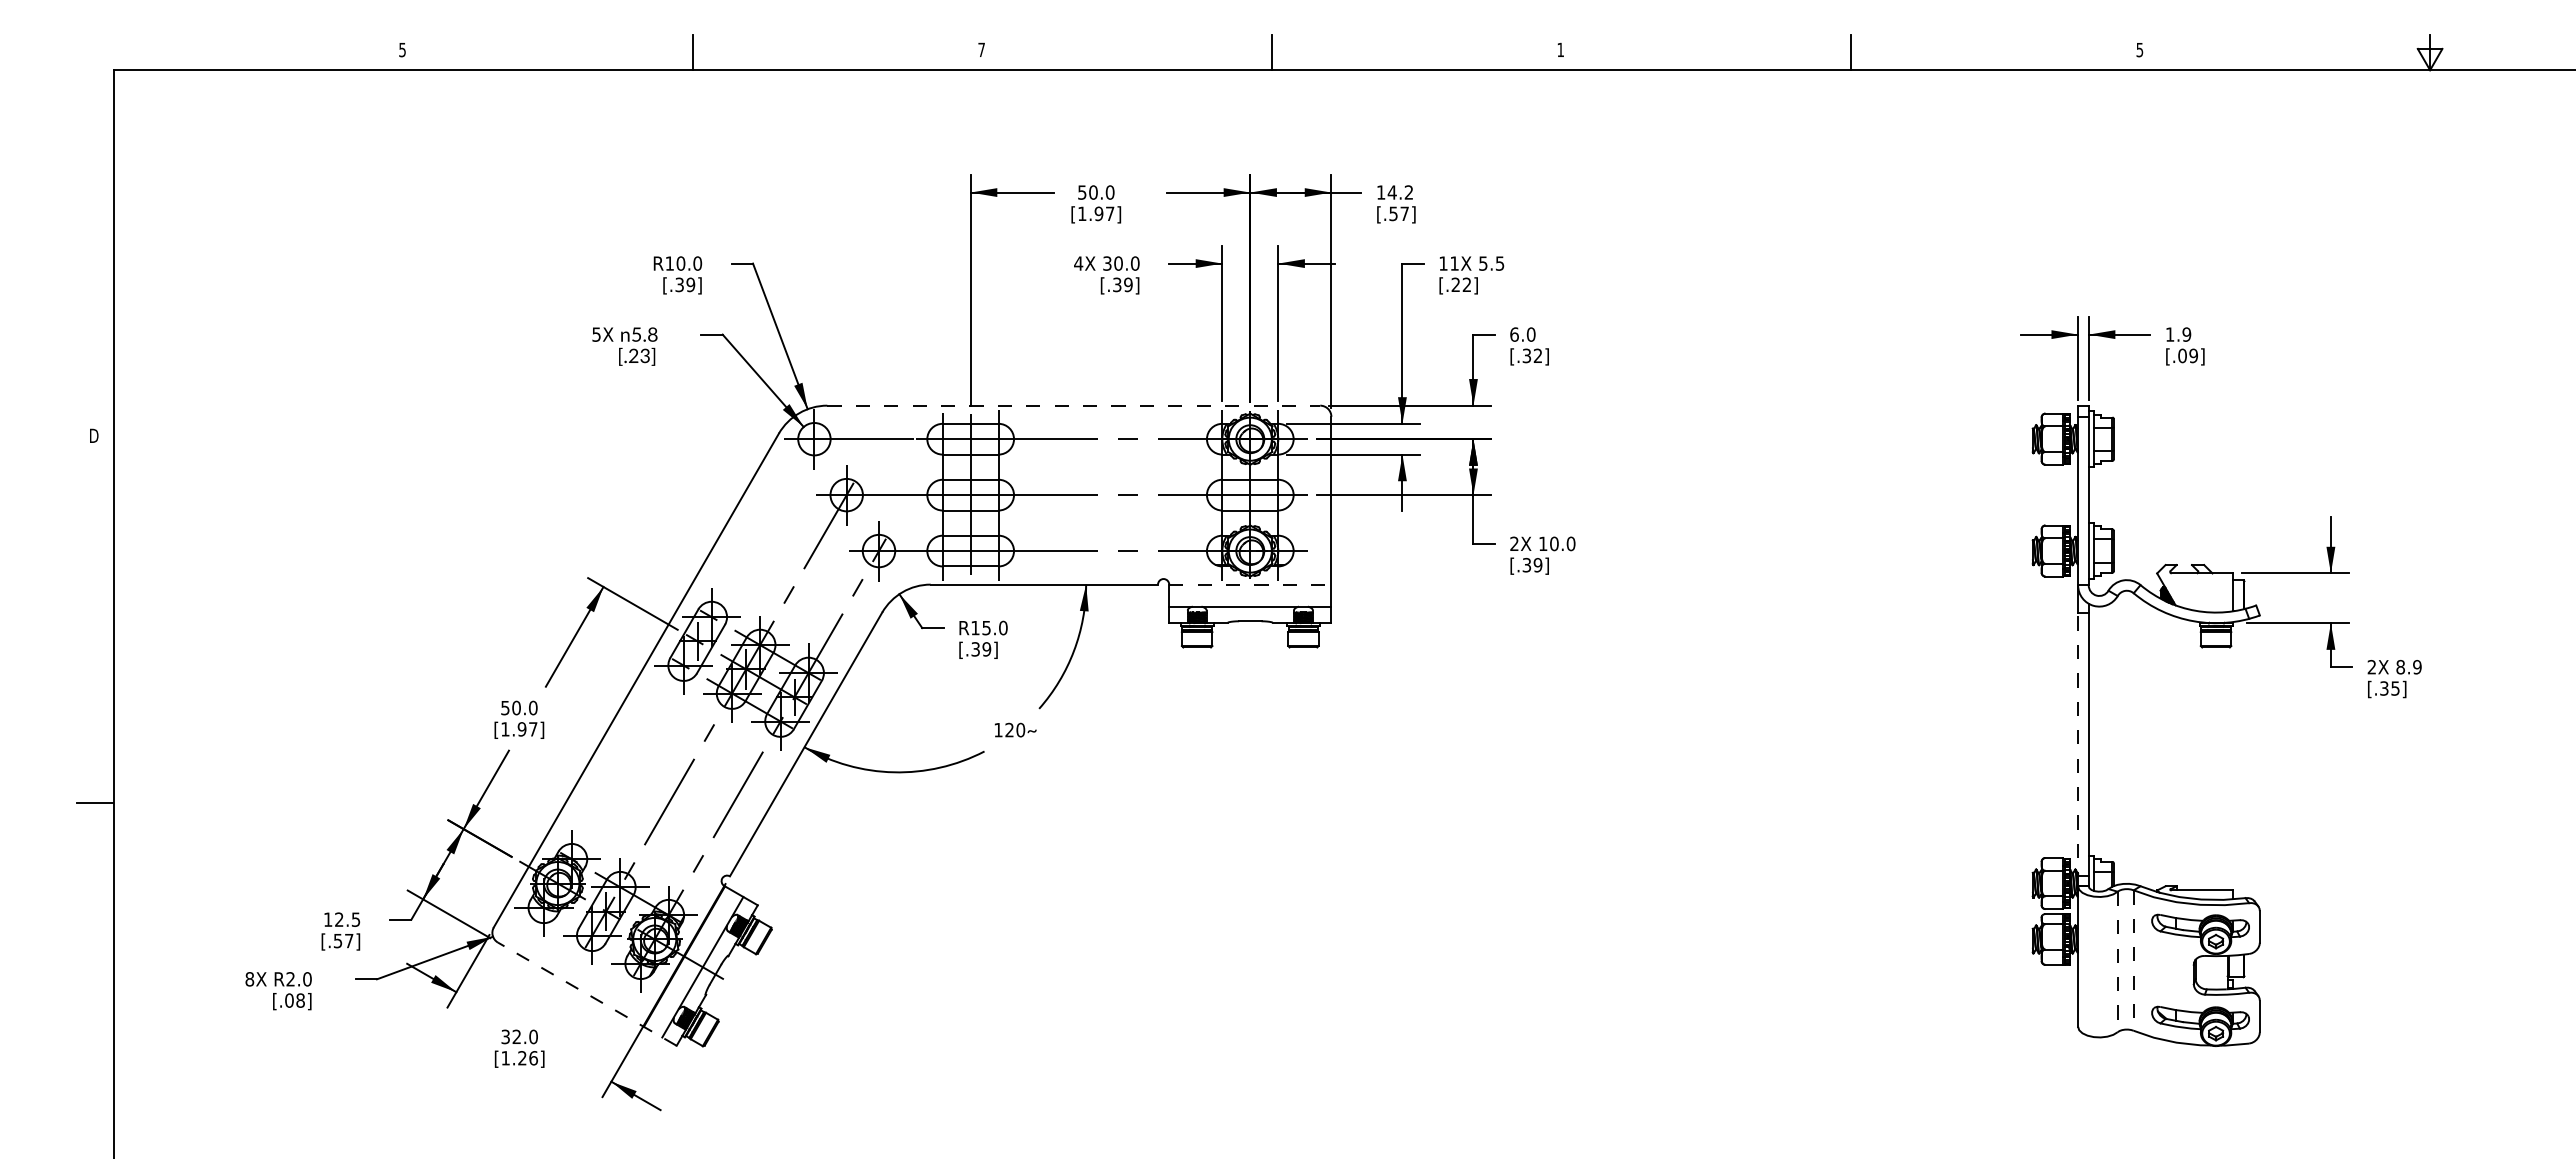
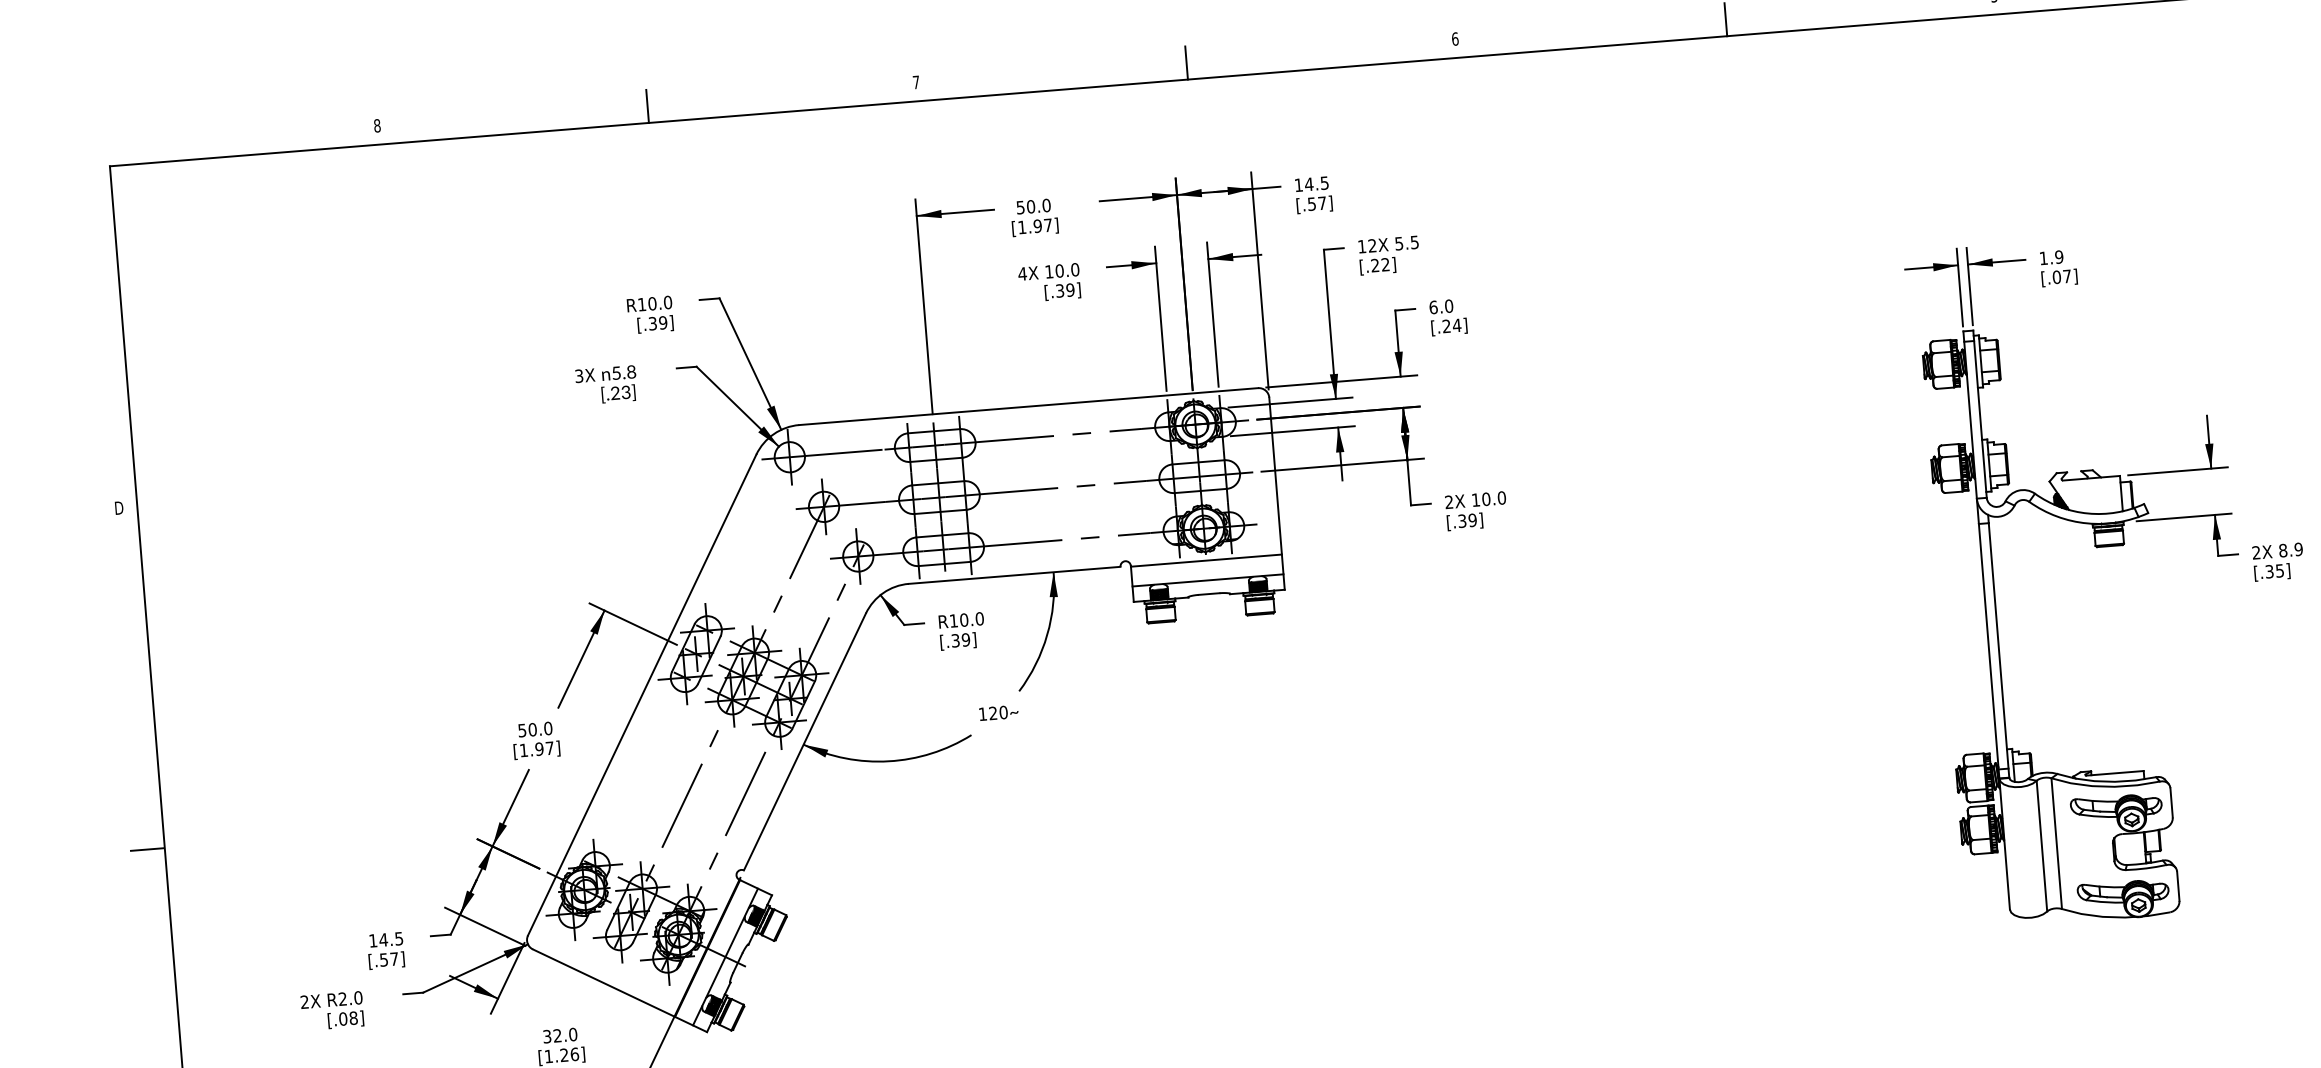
text: (402, 49) -> (377, 125), 5 -> 8
text: (1560, 49) -> (1454, 38), 1 -> 6
text: (1408, 192) -> (1324, 183), 14.2 -> 14.5
text: (1107, 263) -> (1049, 271), 30.0 -> 10.0
text: (1454, 263) -> (1372, 245), 11X -> 12X
text: (596, 334) -> (579, 376), 5X -> 3X
text: (1532, 355) -> (1451, 325), [.32] -> [.24]
text: (2193, 355) -> (2067, 276), [.09] -> [.07]
line: (1074, 405) -> (1029, 406), dashed -> solid
line: (1250, 585) -> (1206, 560), dashed -> solid
text: (986, 627) -> (964, 619), R15.0 -> R10.0
line: (2078, 749) -> (1989, 651), dashed -> solid
text: (338, 919) -> (382, 939), 12.5 -> 14.5
line: (2133, 961) -> (2056, 844), dashed -> solid
line: (2117, 962) -> (2041, 846), dashed -> solid
text: (249, 979) -> (304, 1002), 8X -> 2X
line: (586, 993) -> (619, 990), dashed -> solid

